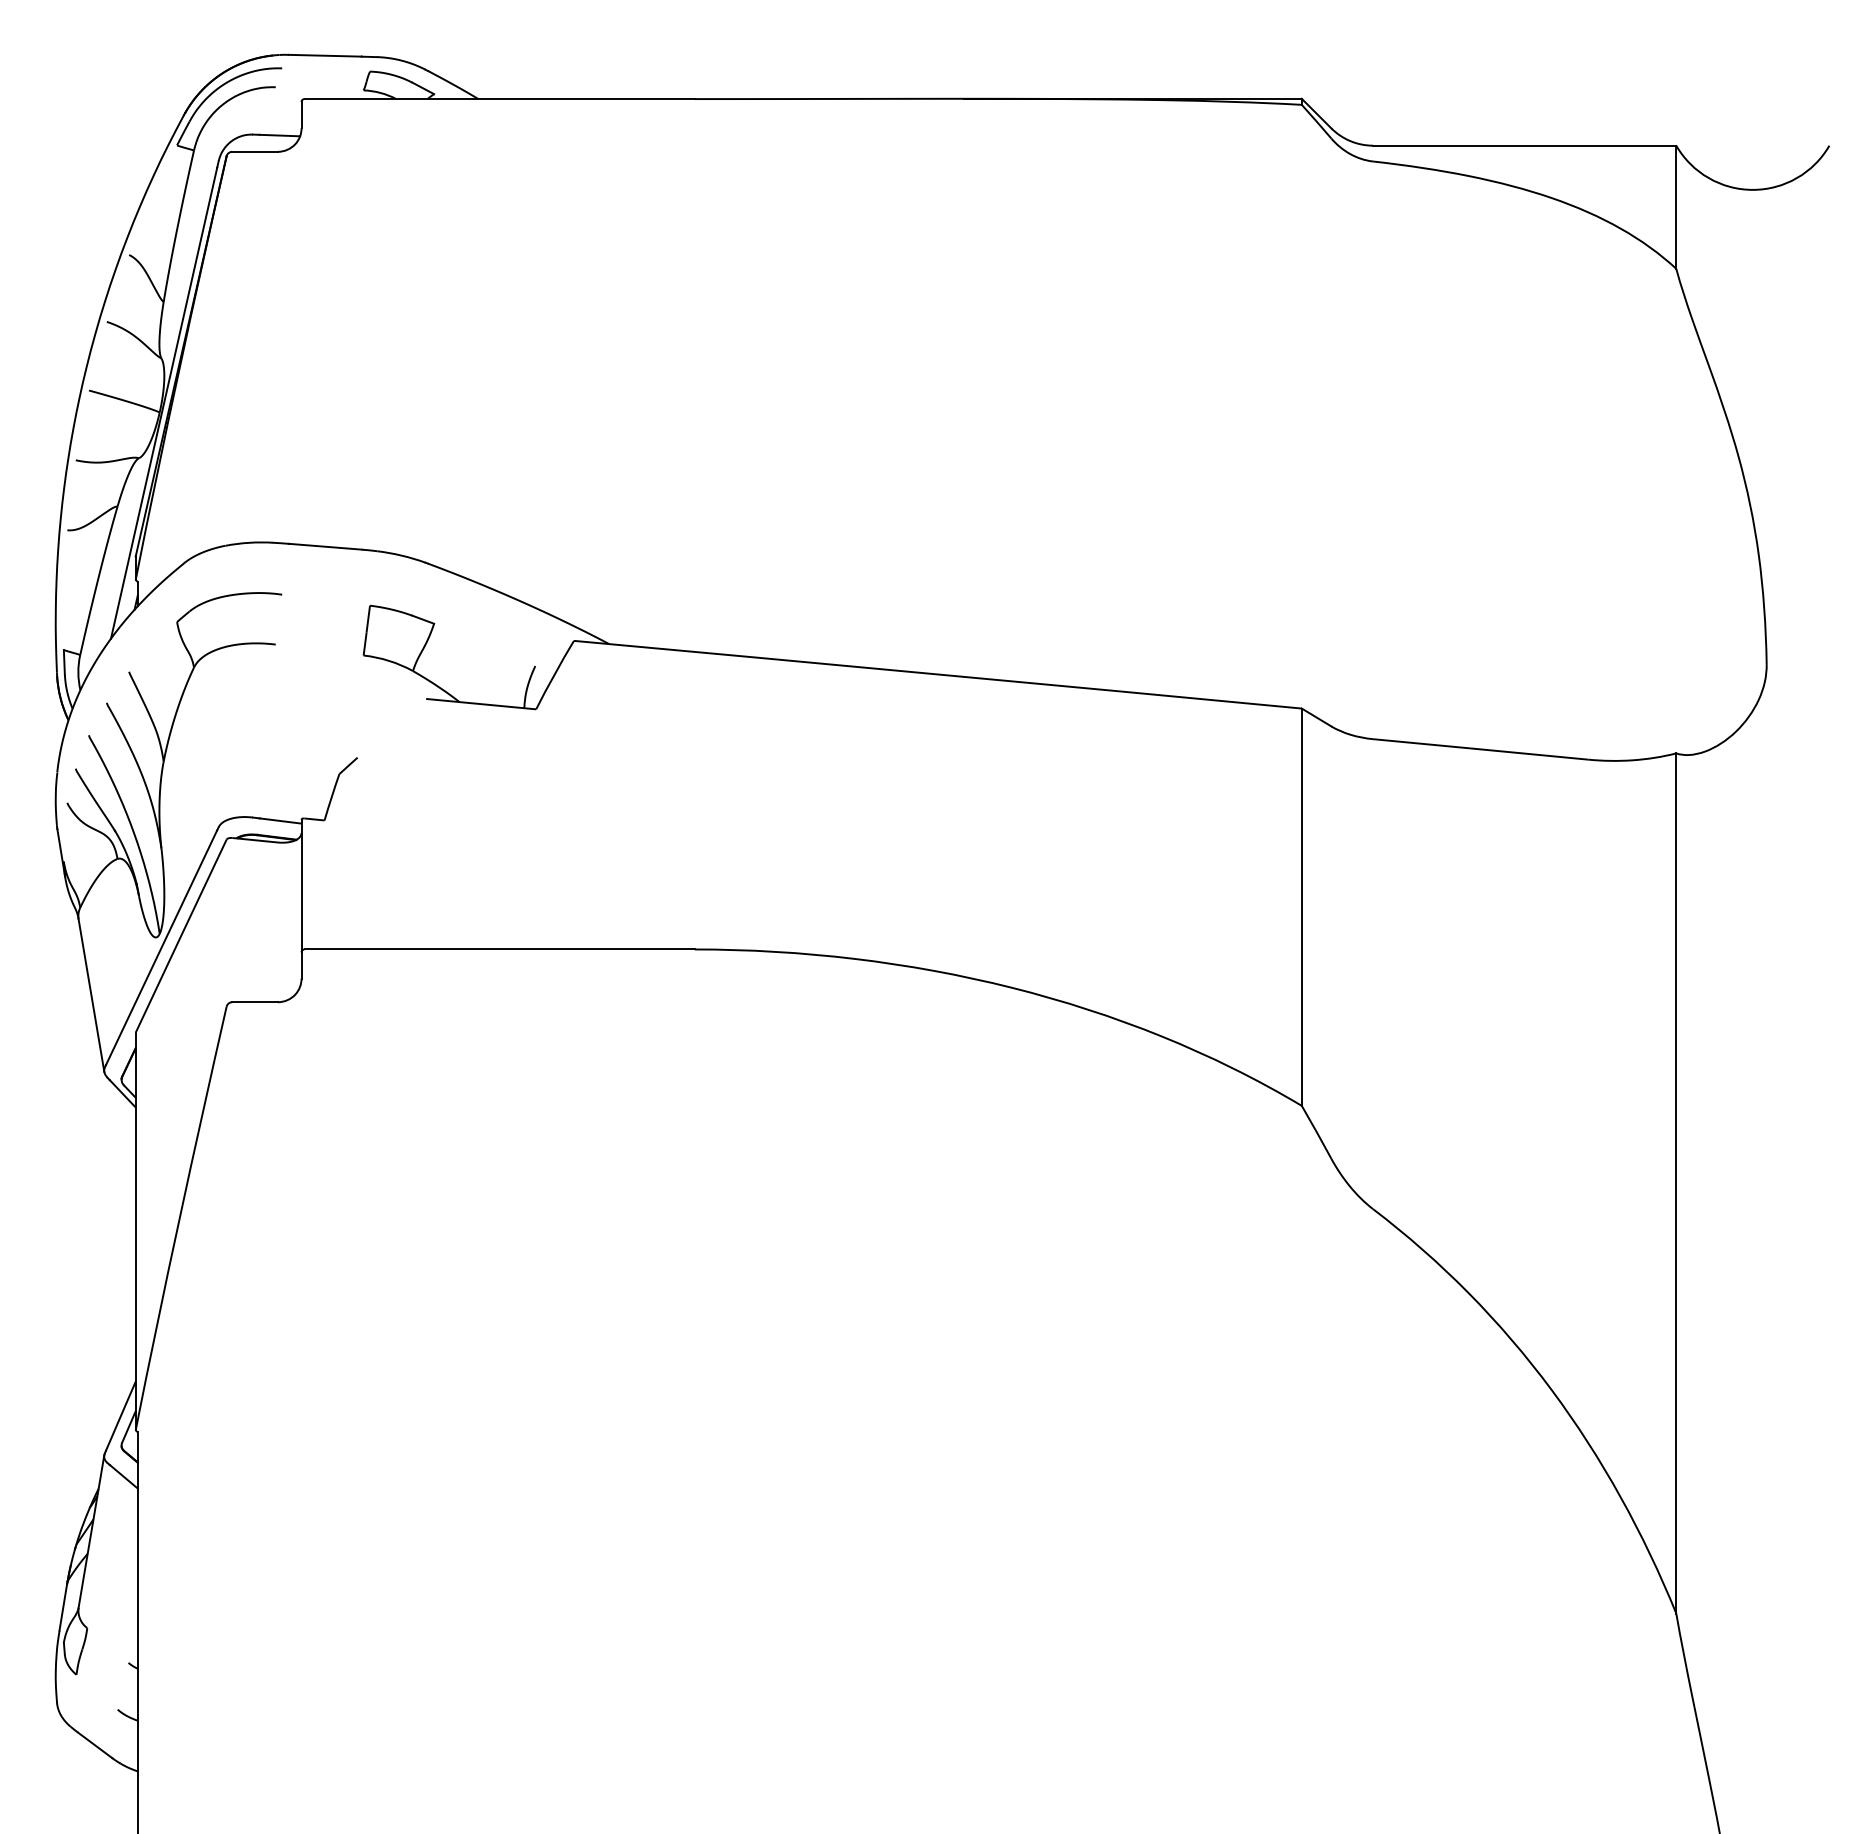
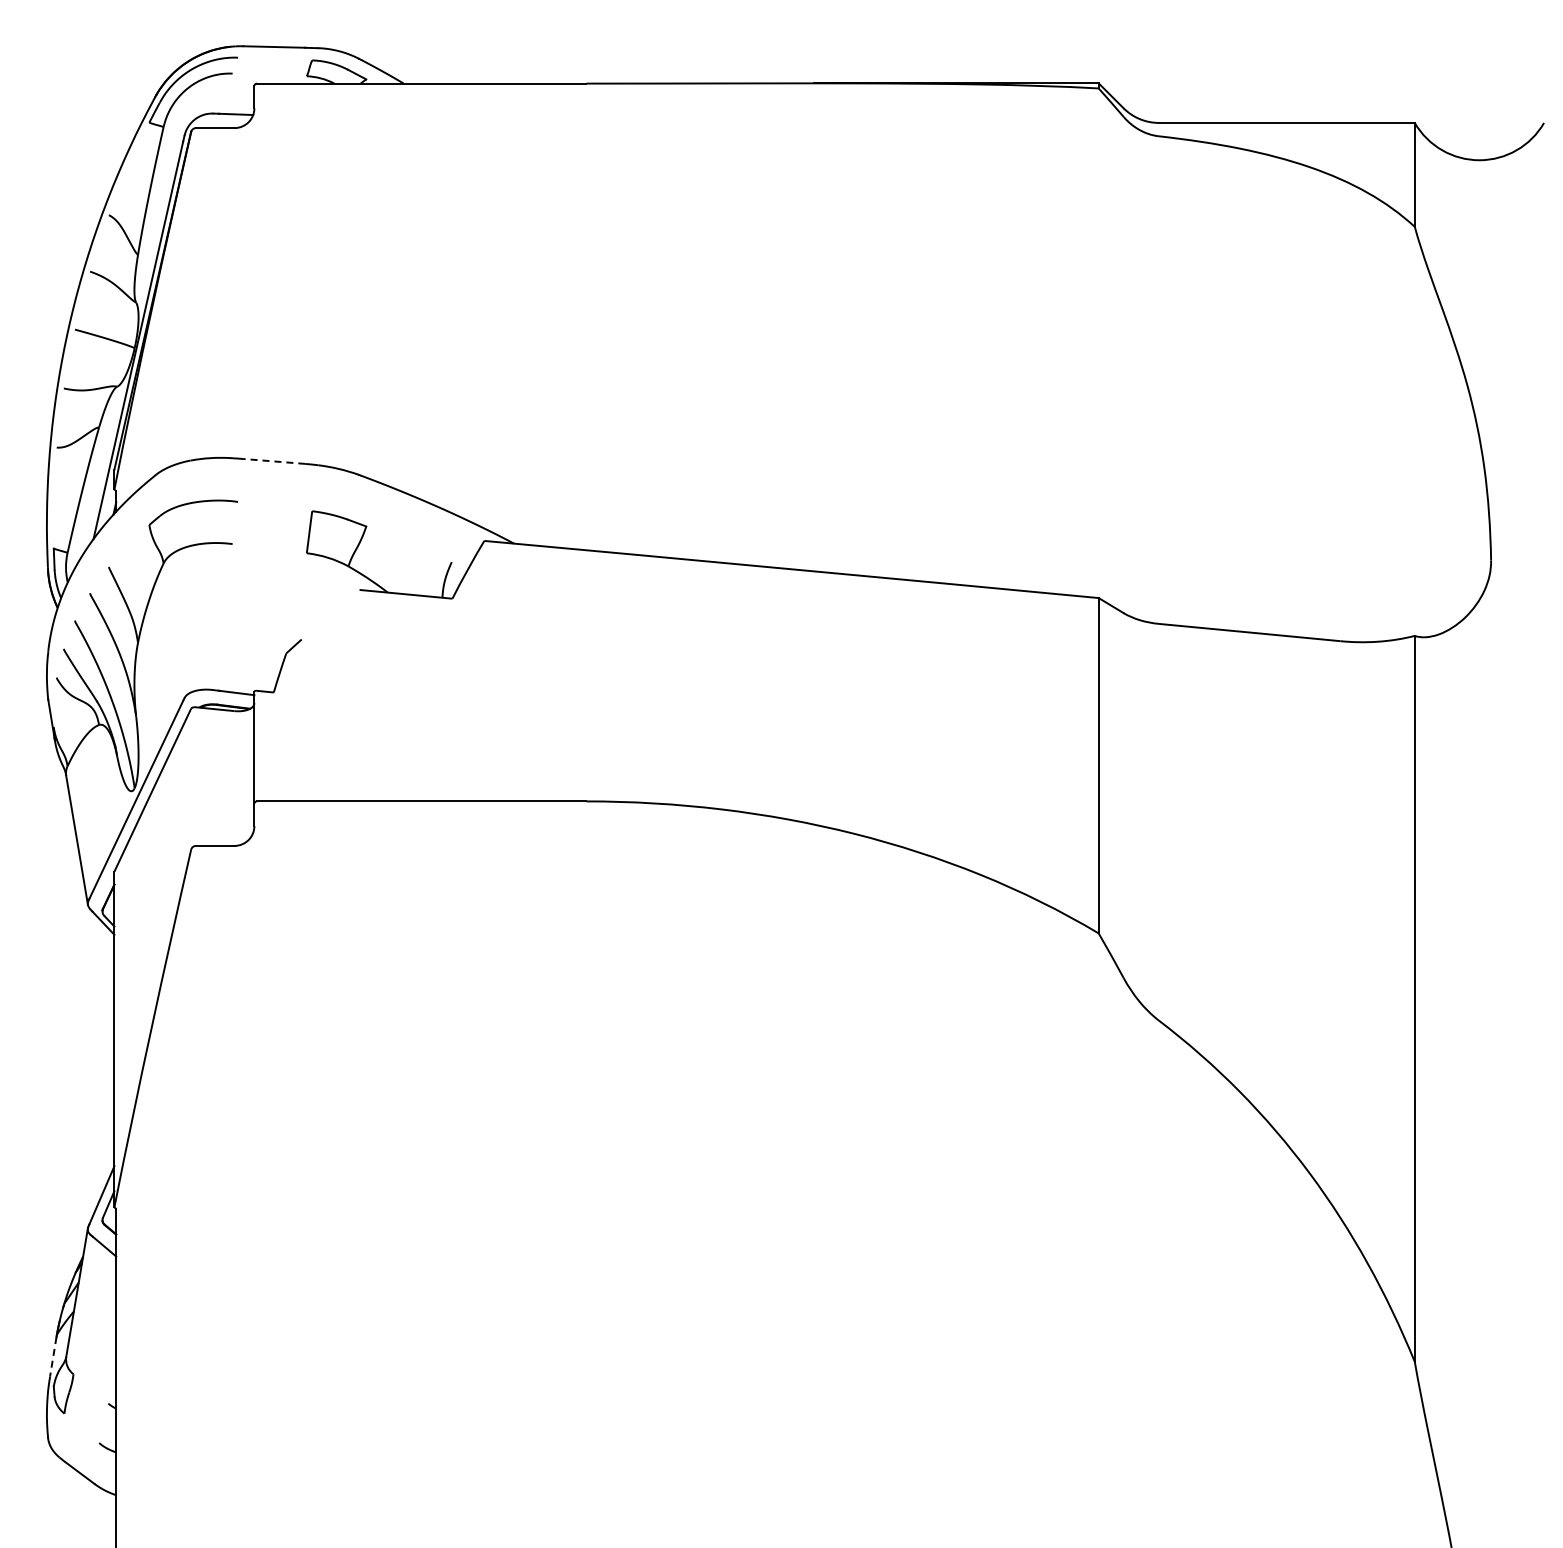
line: (325, 546) -> (274, 461), solid -> dashed
line: (63, 1607) -> (53, 1356), solid -> dashed

